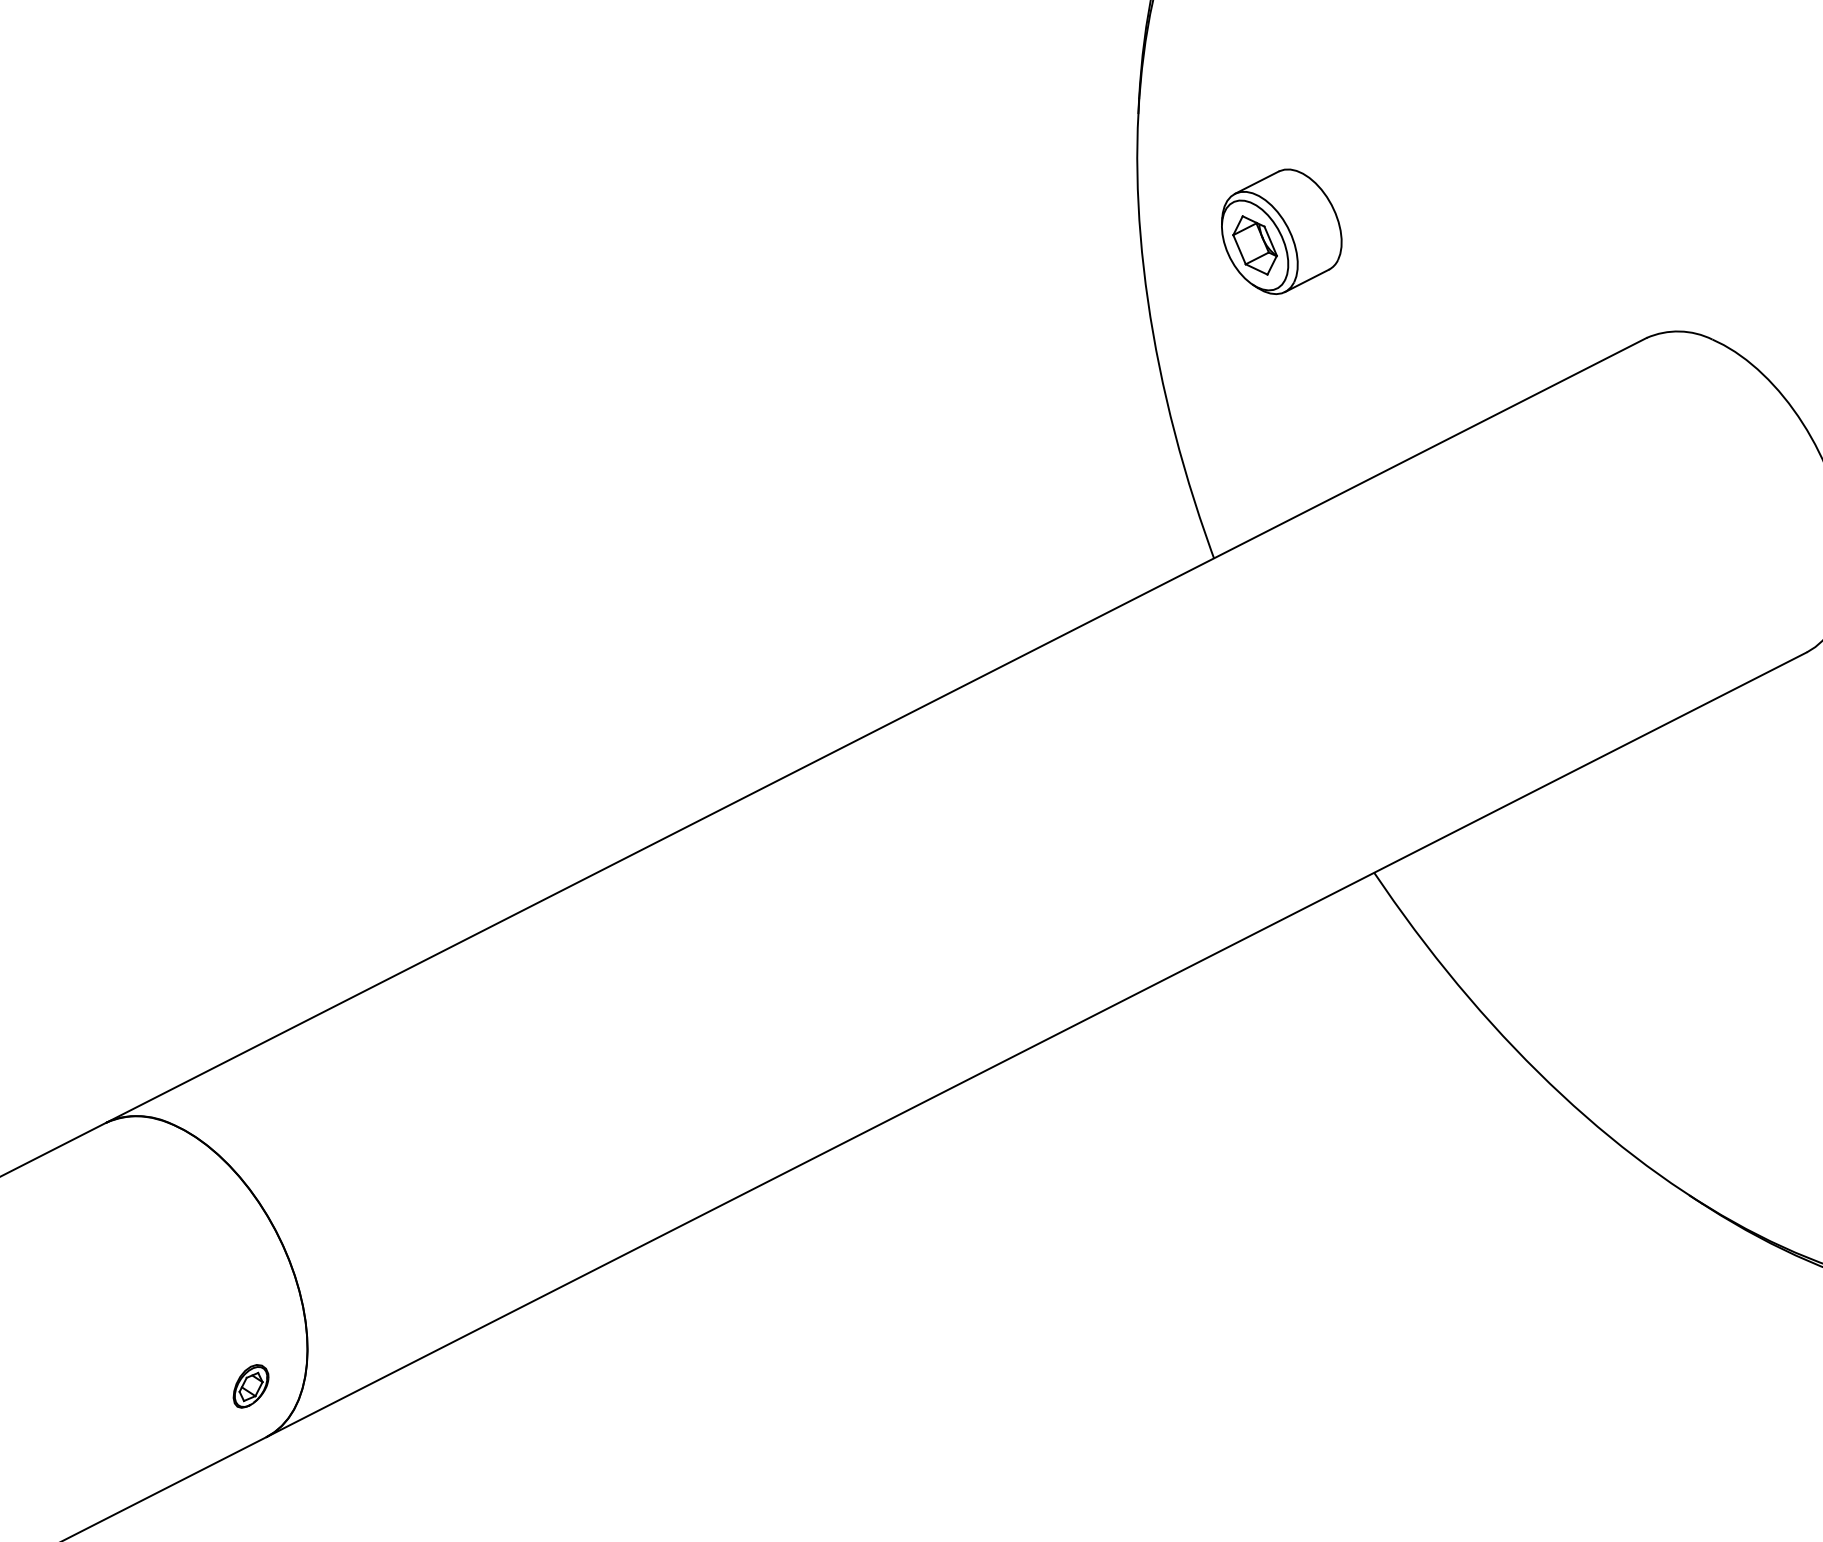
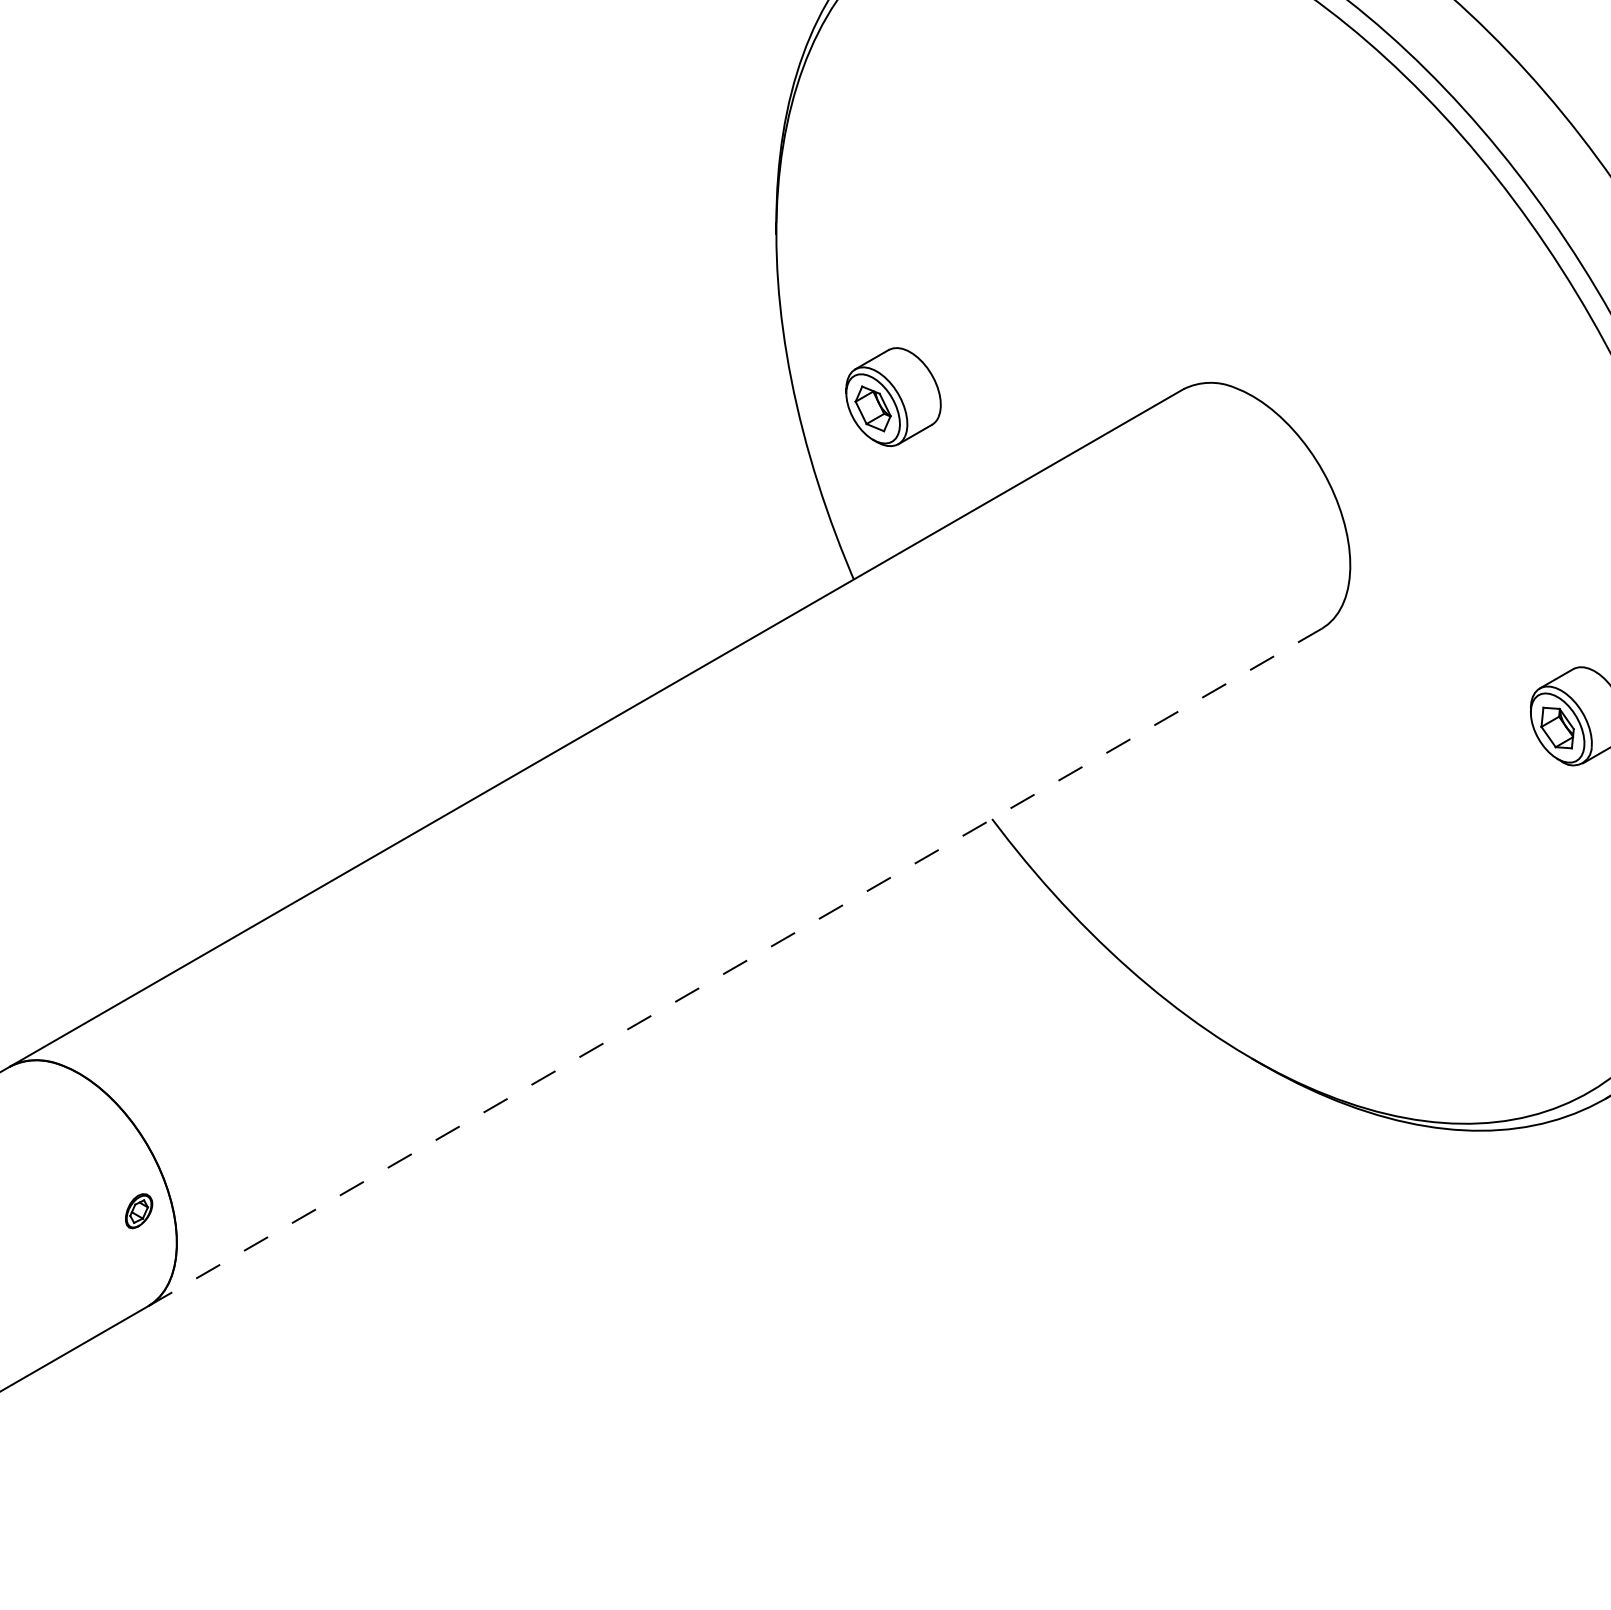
part: (1281, 231) -> (893, 396), moved
line: (1037, 1044) -> (735, 967), solid -> dashed
part: (251, 1386) -> (139, 1211), moved

